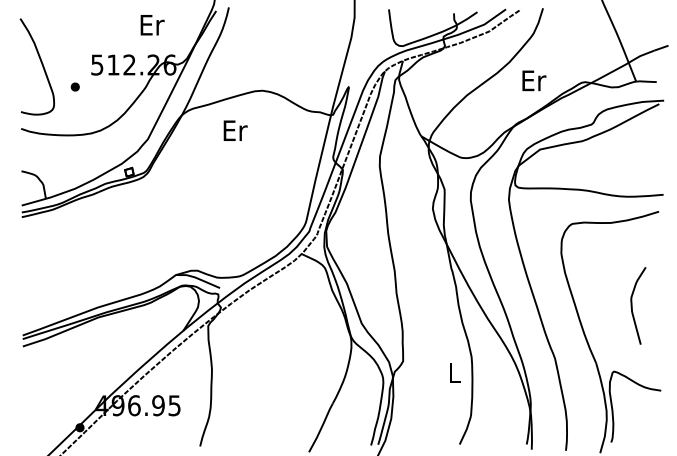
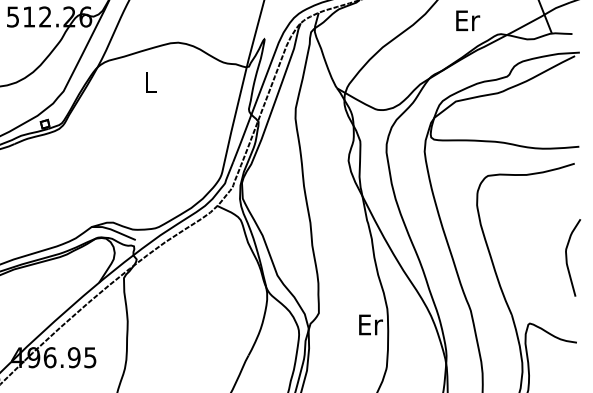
text: (534, 80) -> (468, 20), moved
text: (235, 130) -> (151, 82), Er -> L
curve: (632, 305) -> (567, 257), moved
text: (455, 372) -> (371, 324), L -> Er

